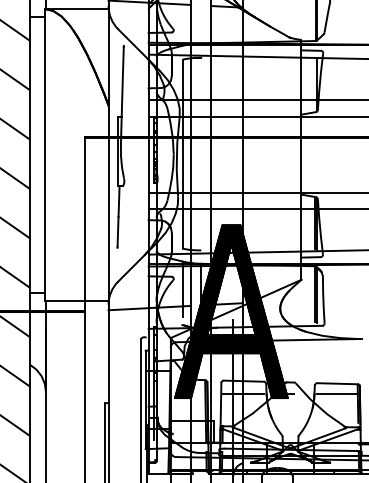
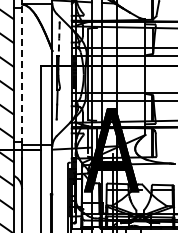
line: (123, 79) -> (59, 38), solid -> dashed
line: (44, 154) -> (21, 74), solid -> dashed

